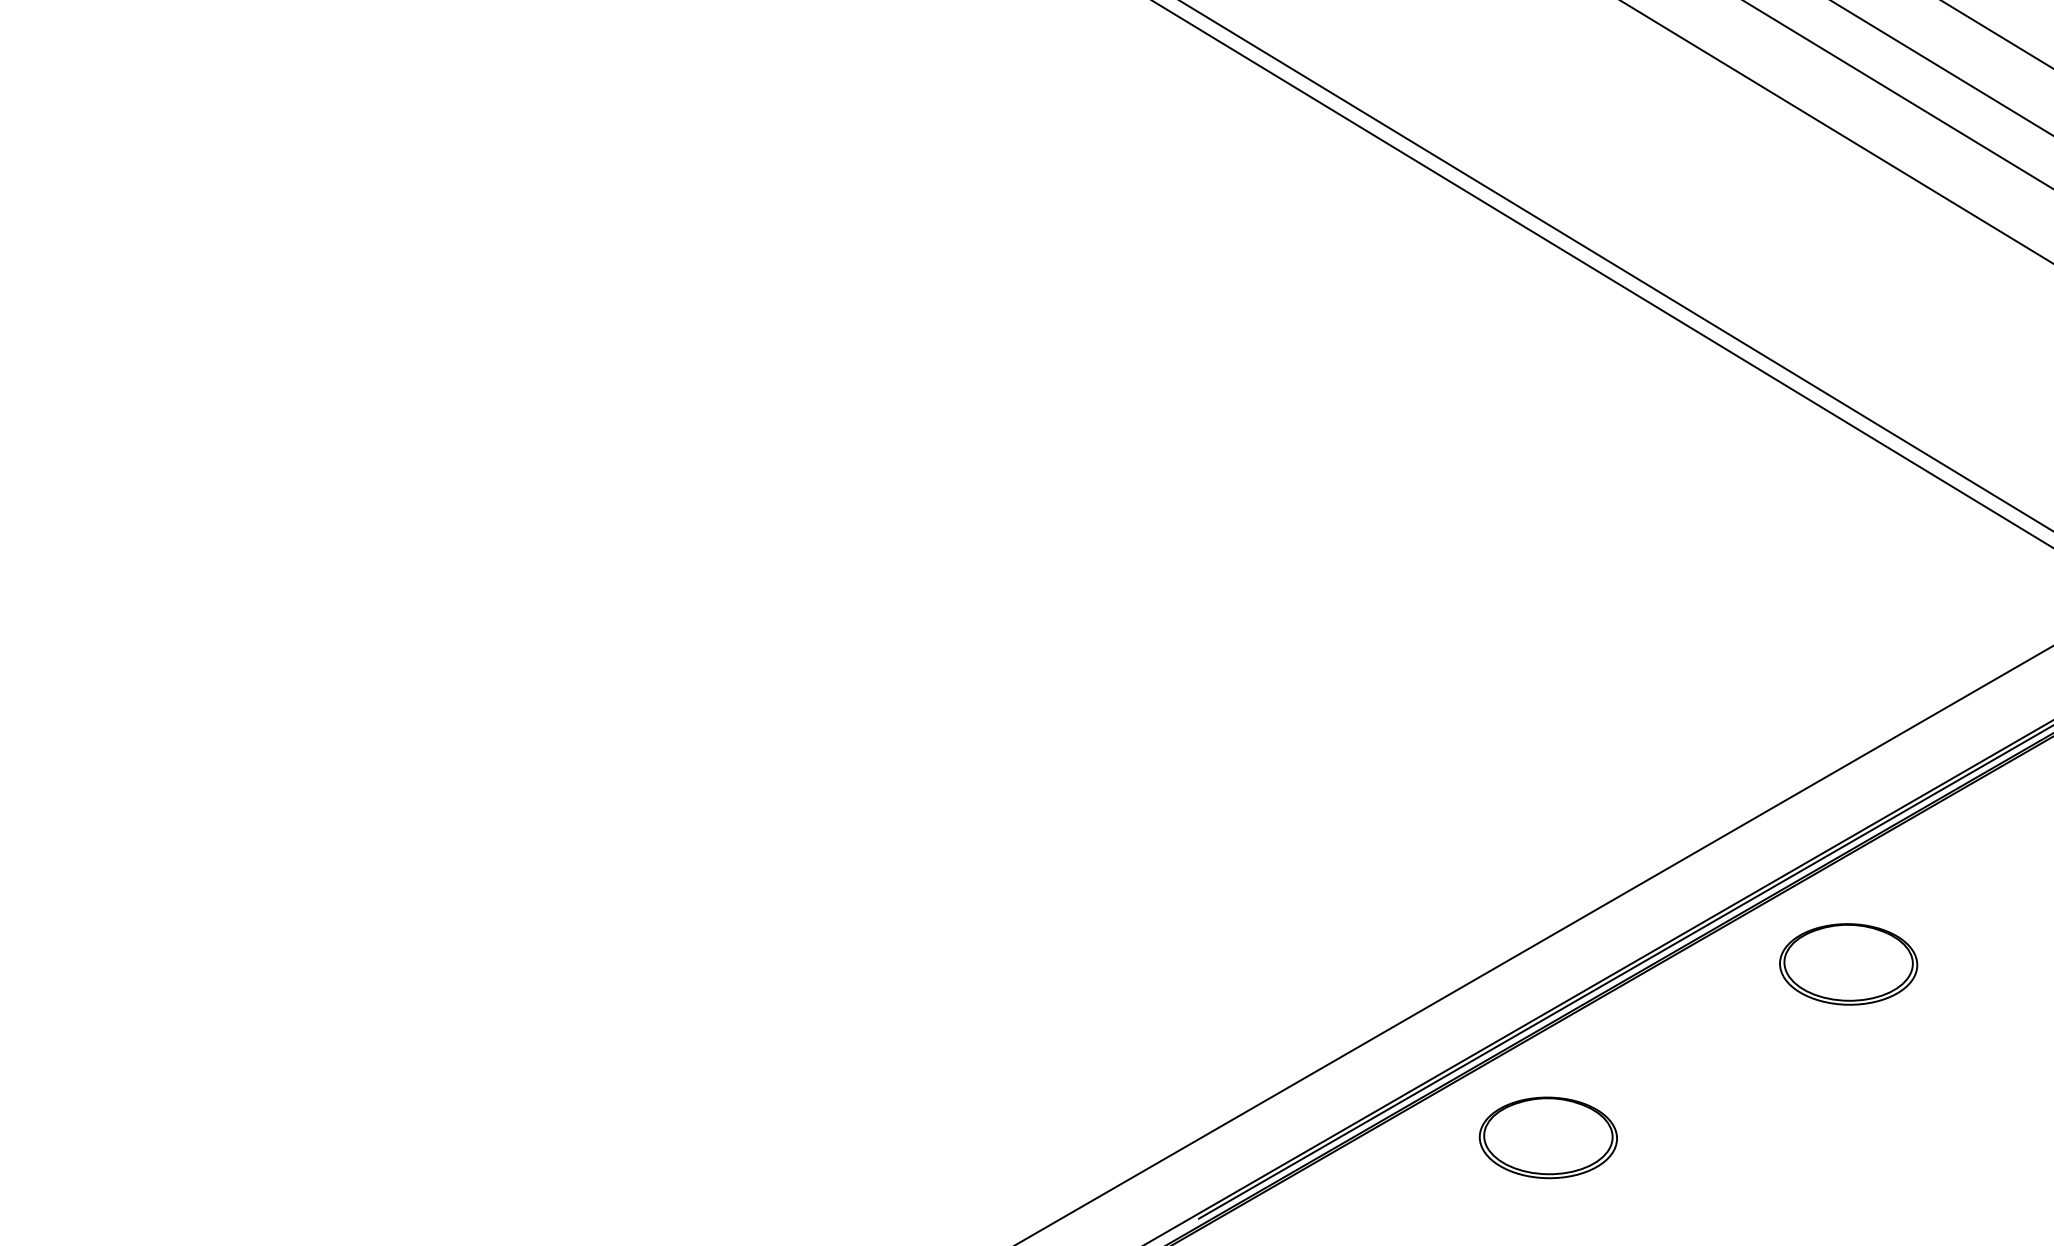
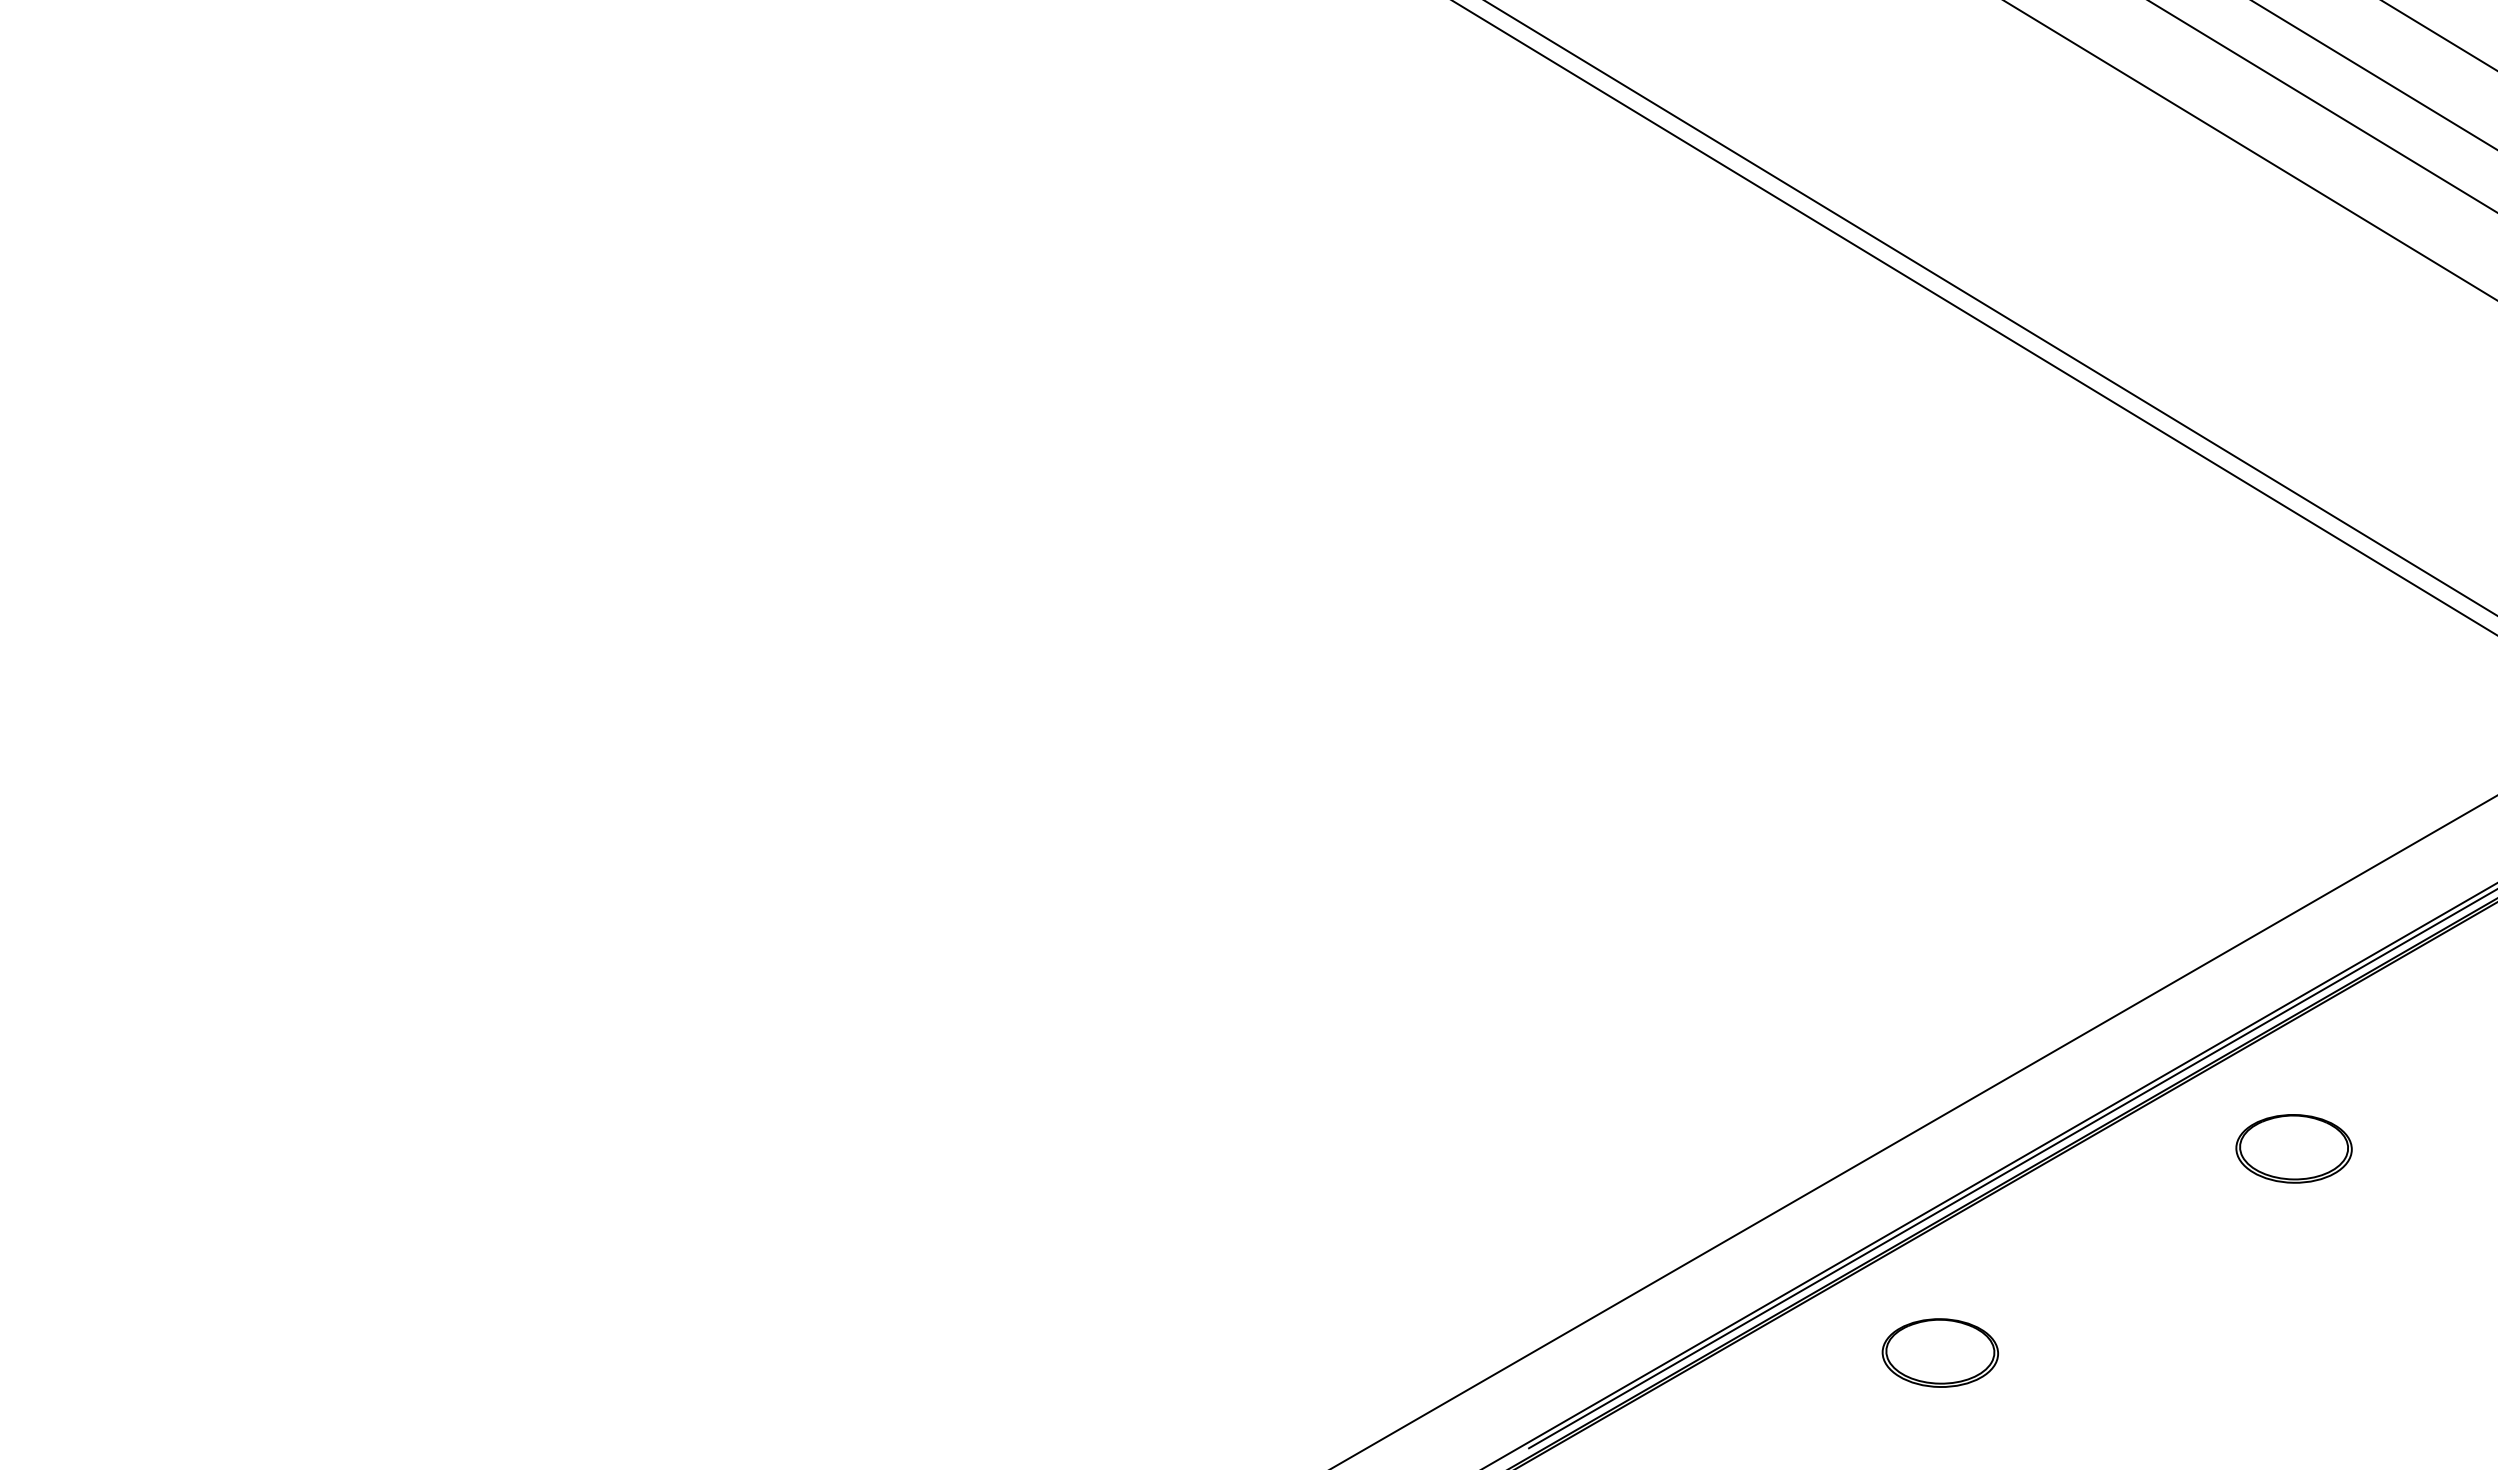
part: (1848, 964) -> (2293, 1148), size x0.71
part: (1547, 1137) -> (1939, 1352), size x0.71

